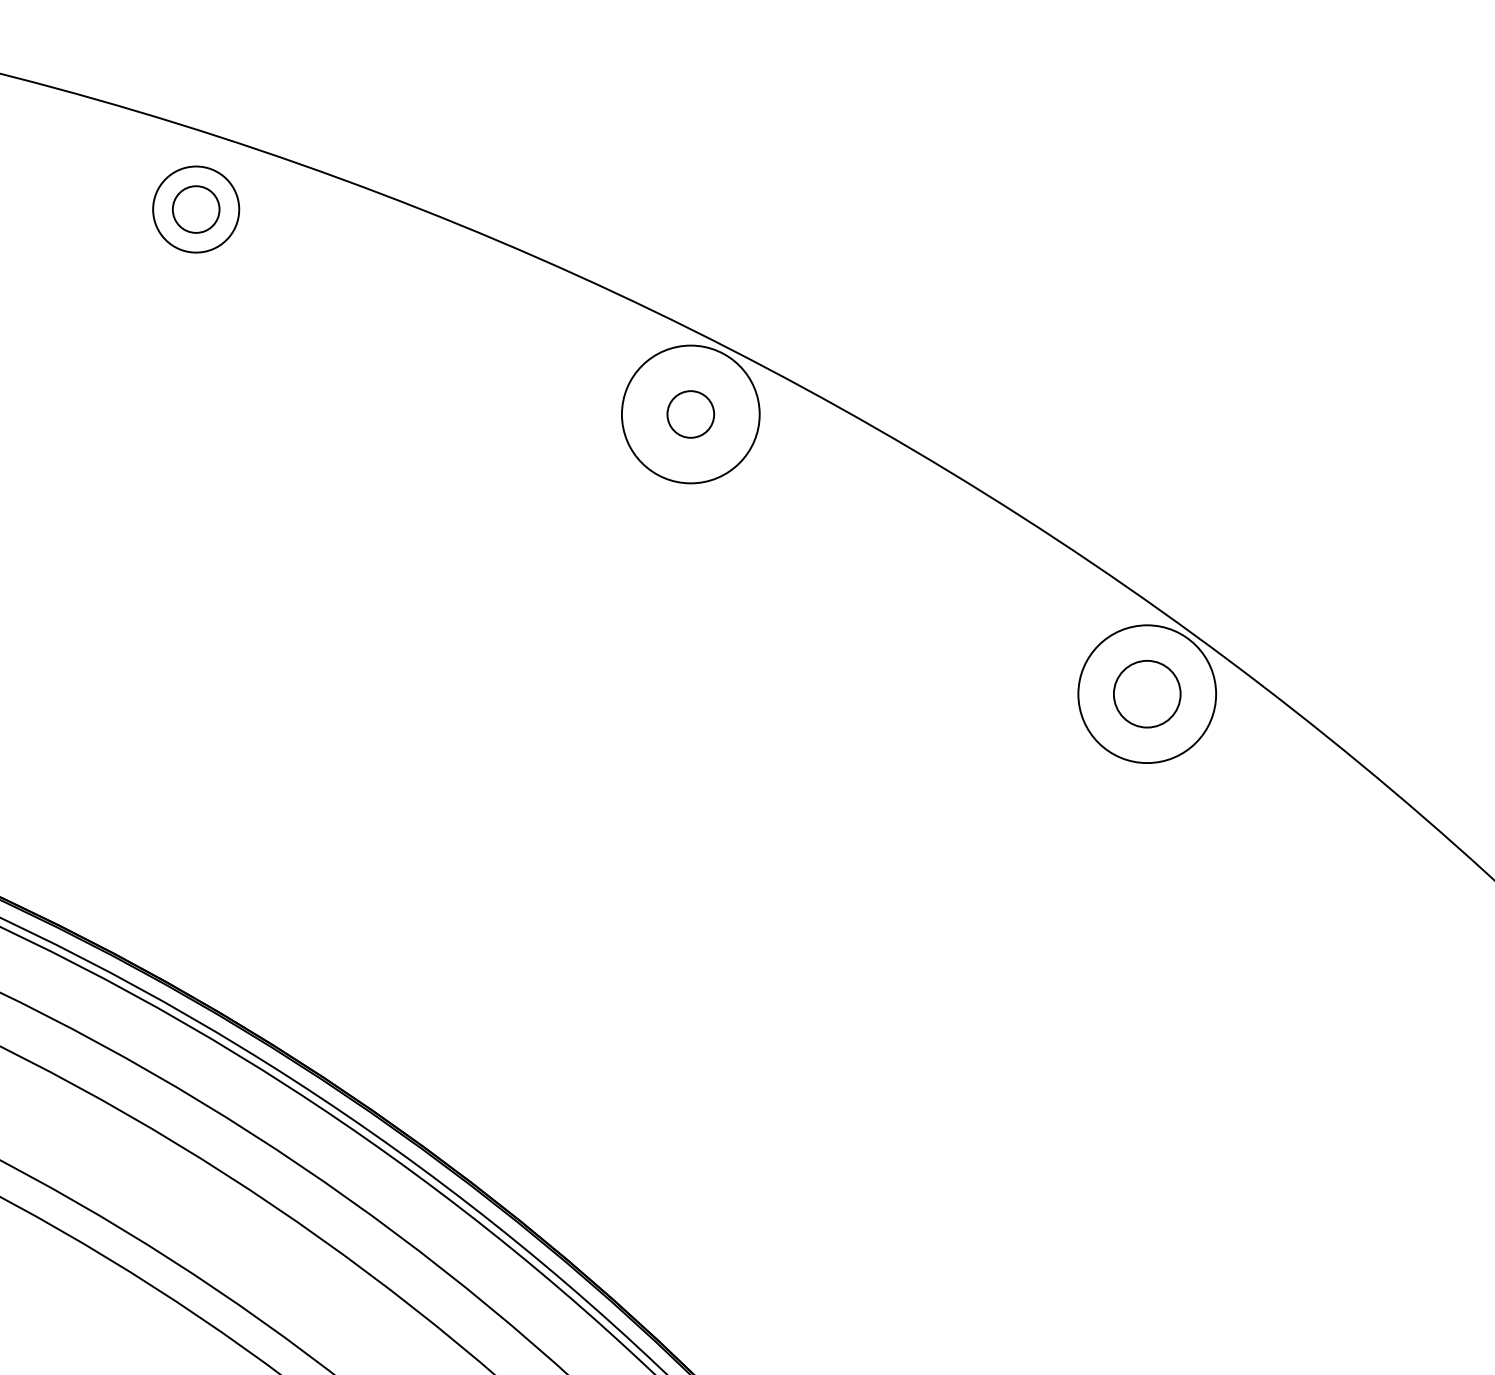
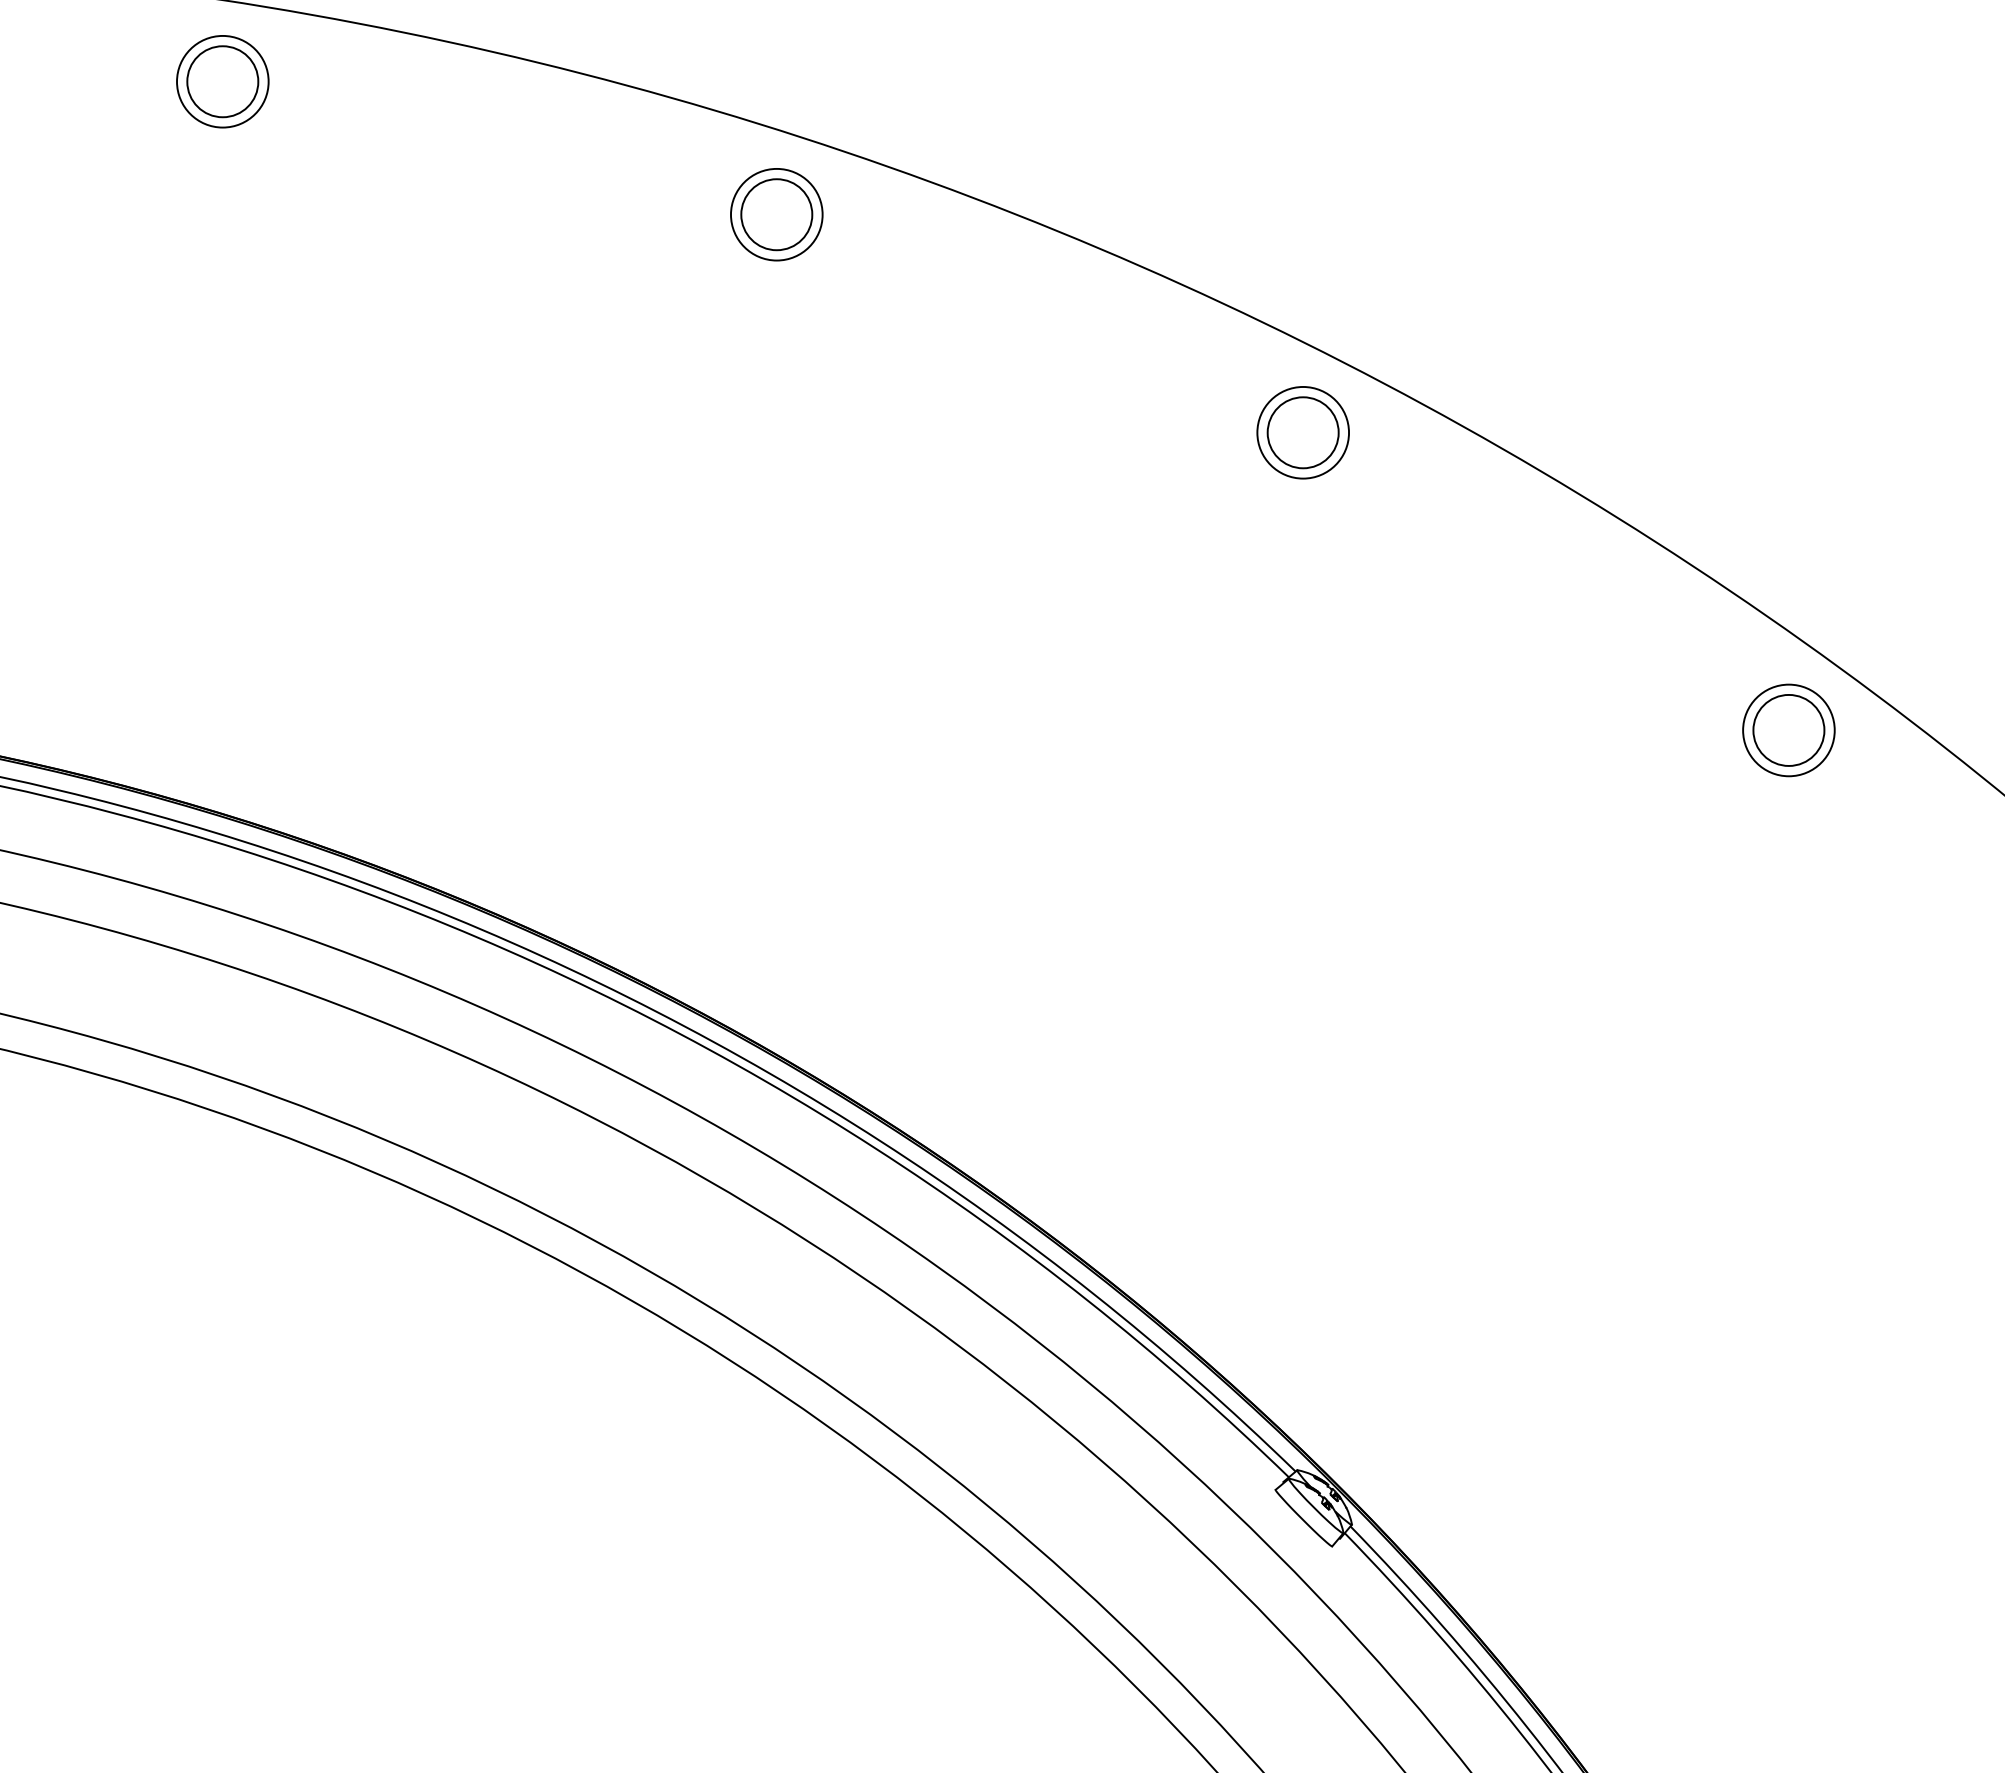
circle: (195, 209) -> (776, 214), size x1.43
circle: (690, 414) -> (1302, 432), size x1.43
circle: (691, 414) -> (1303, 432), size x0.62
circle: (1146, 694) -> (1788, 730), size x0.62

